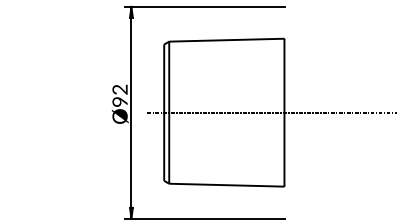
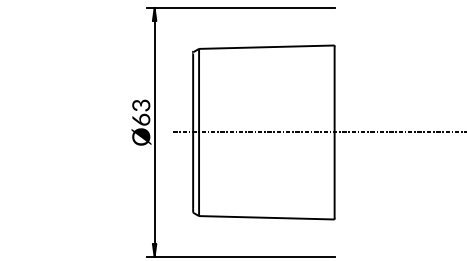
text: (120, 95) -> (141, 112), Ø92 -> Ø63

